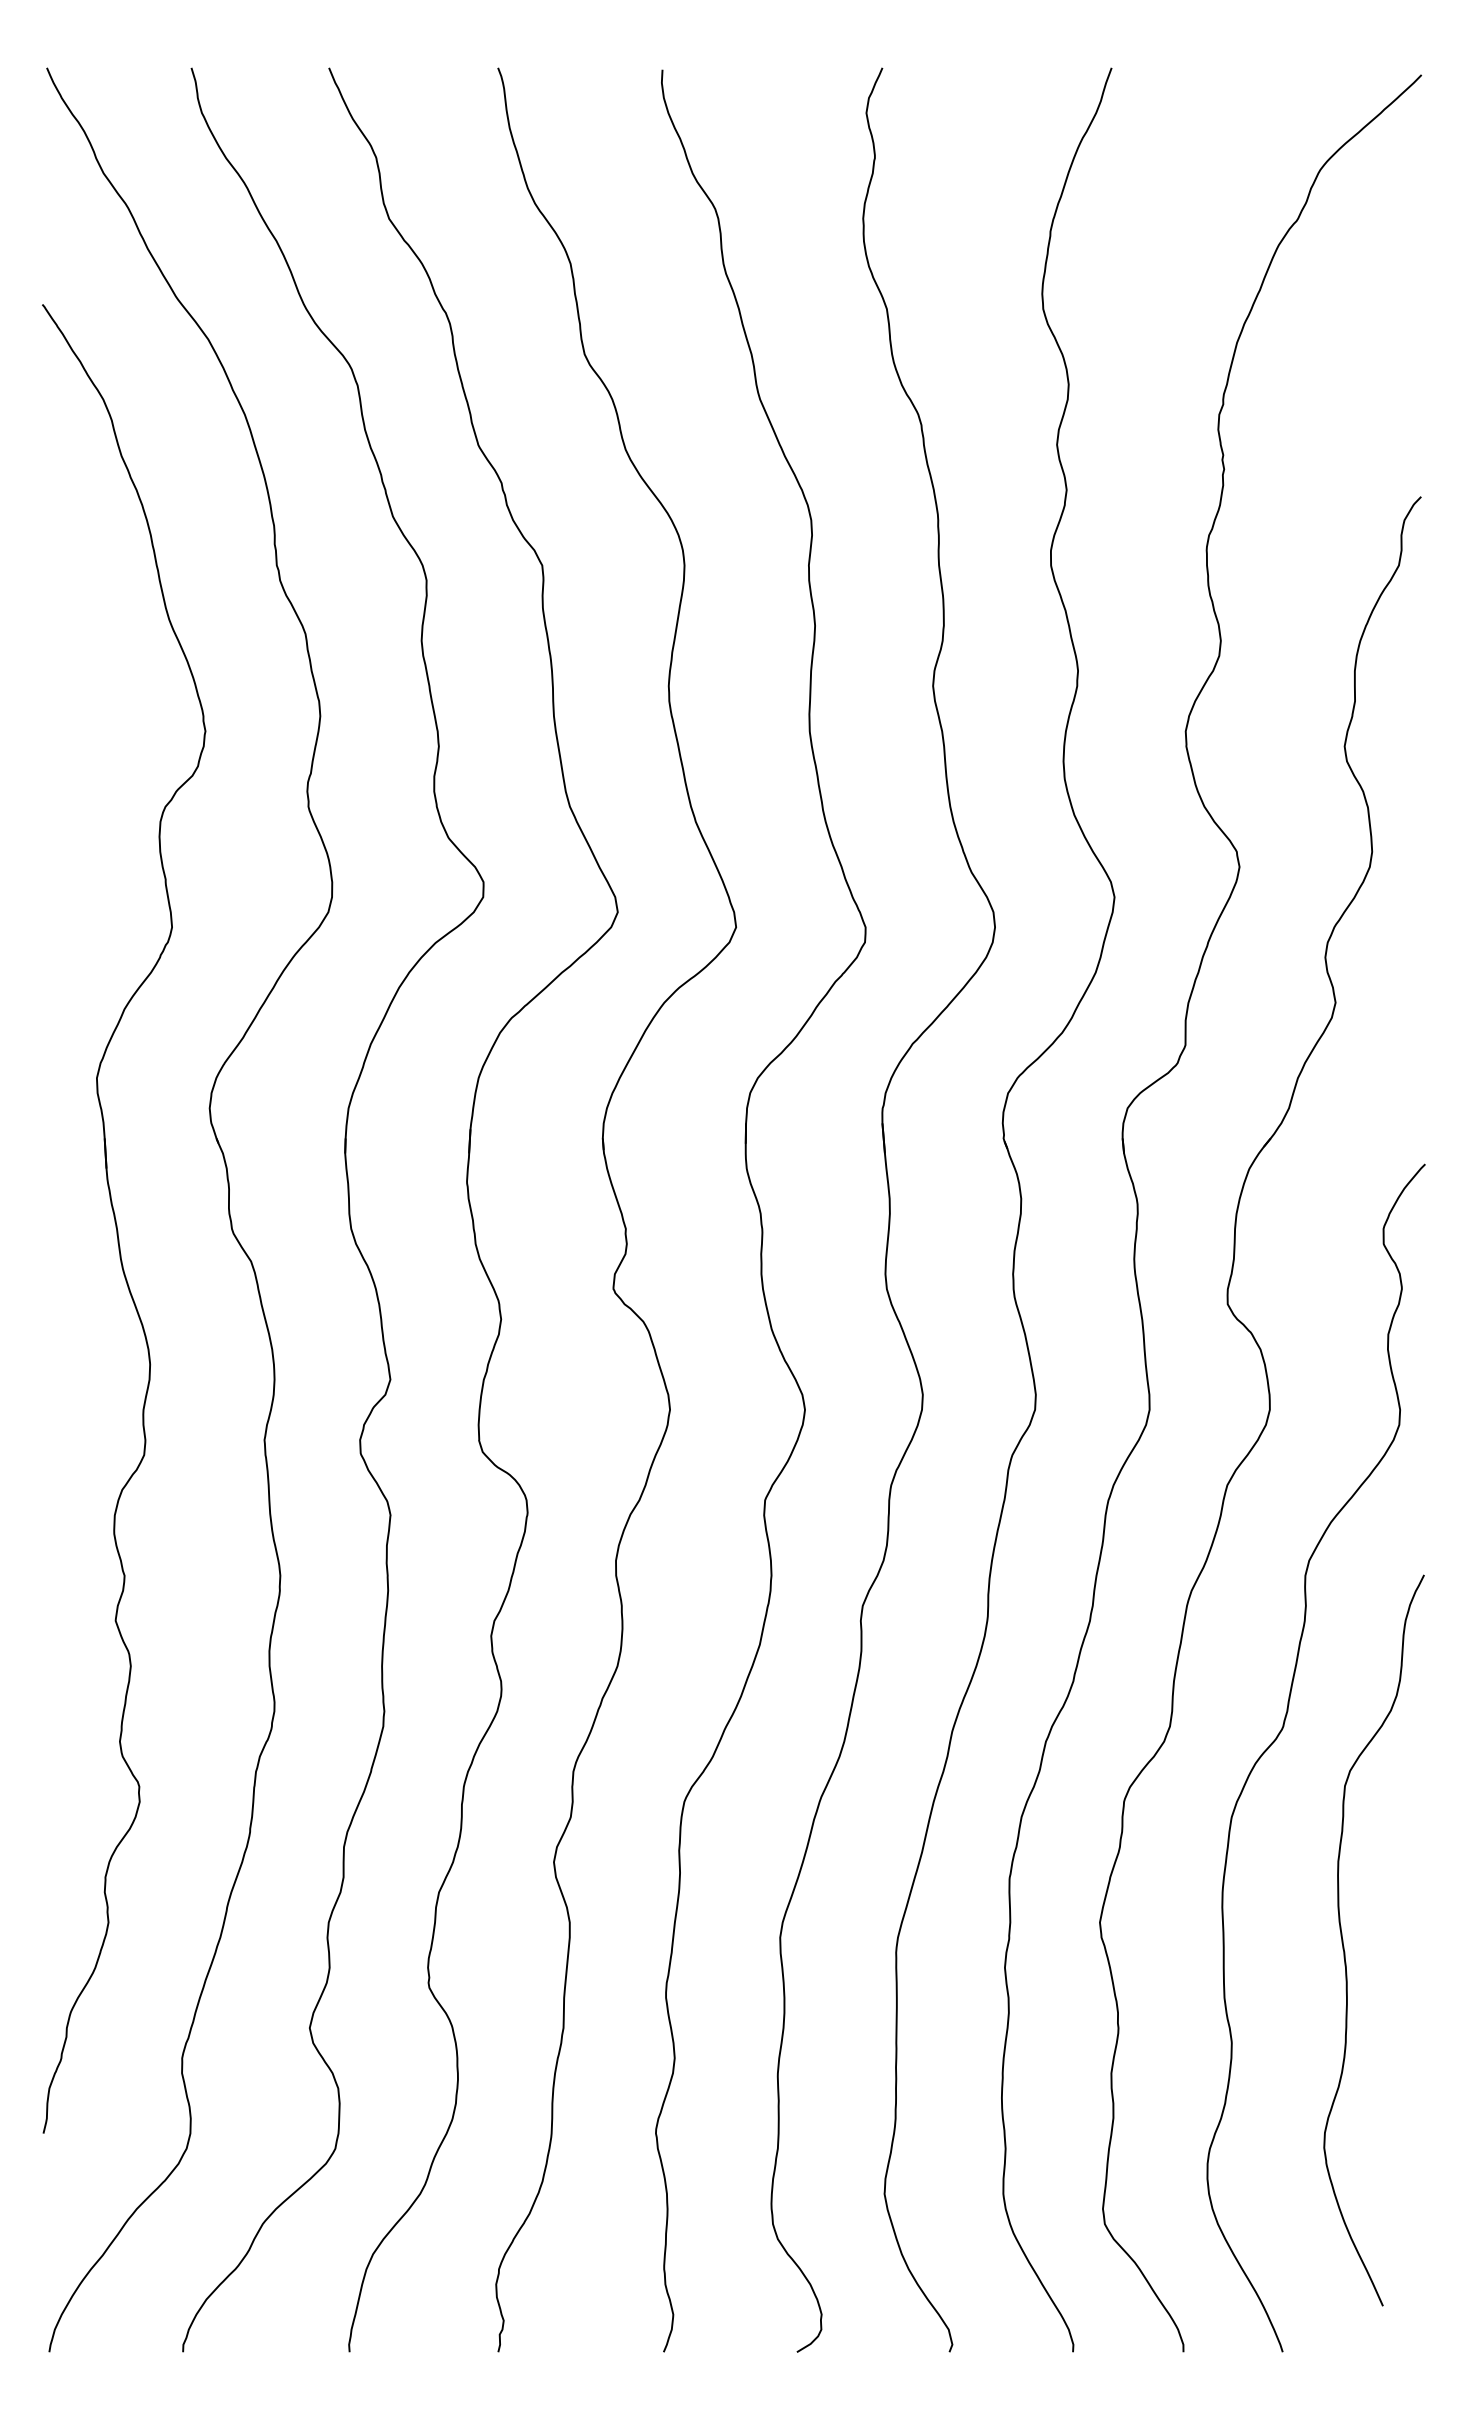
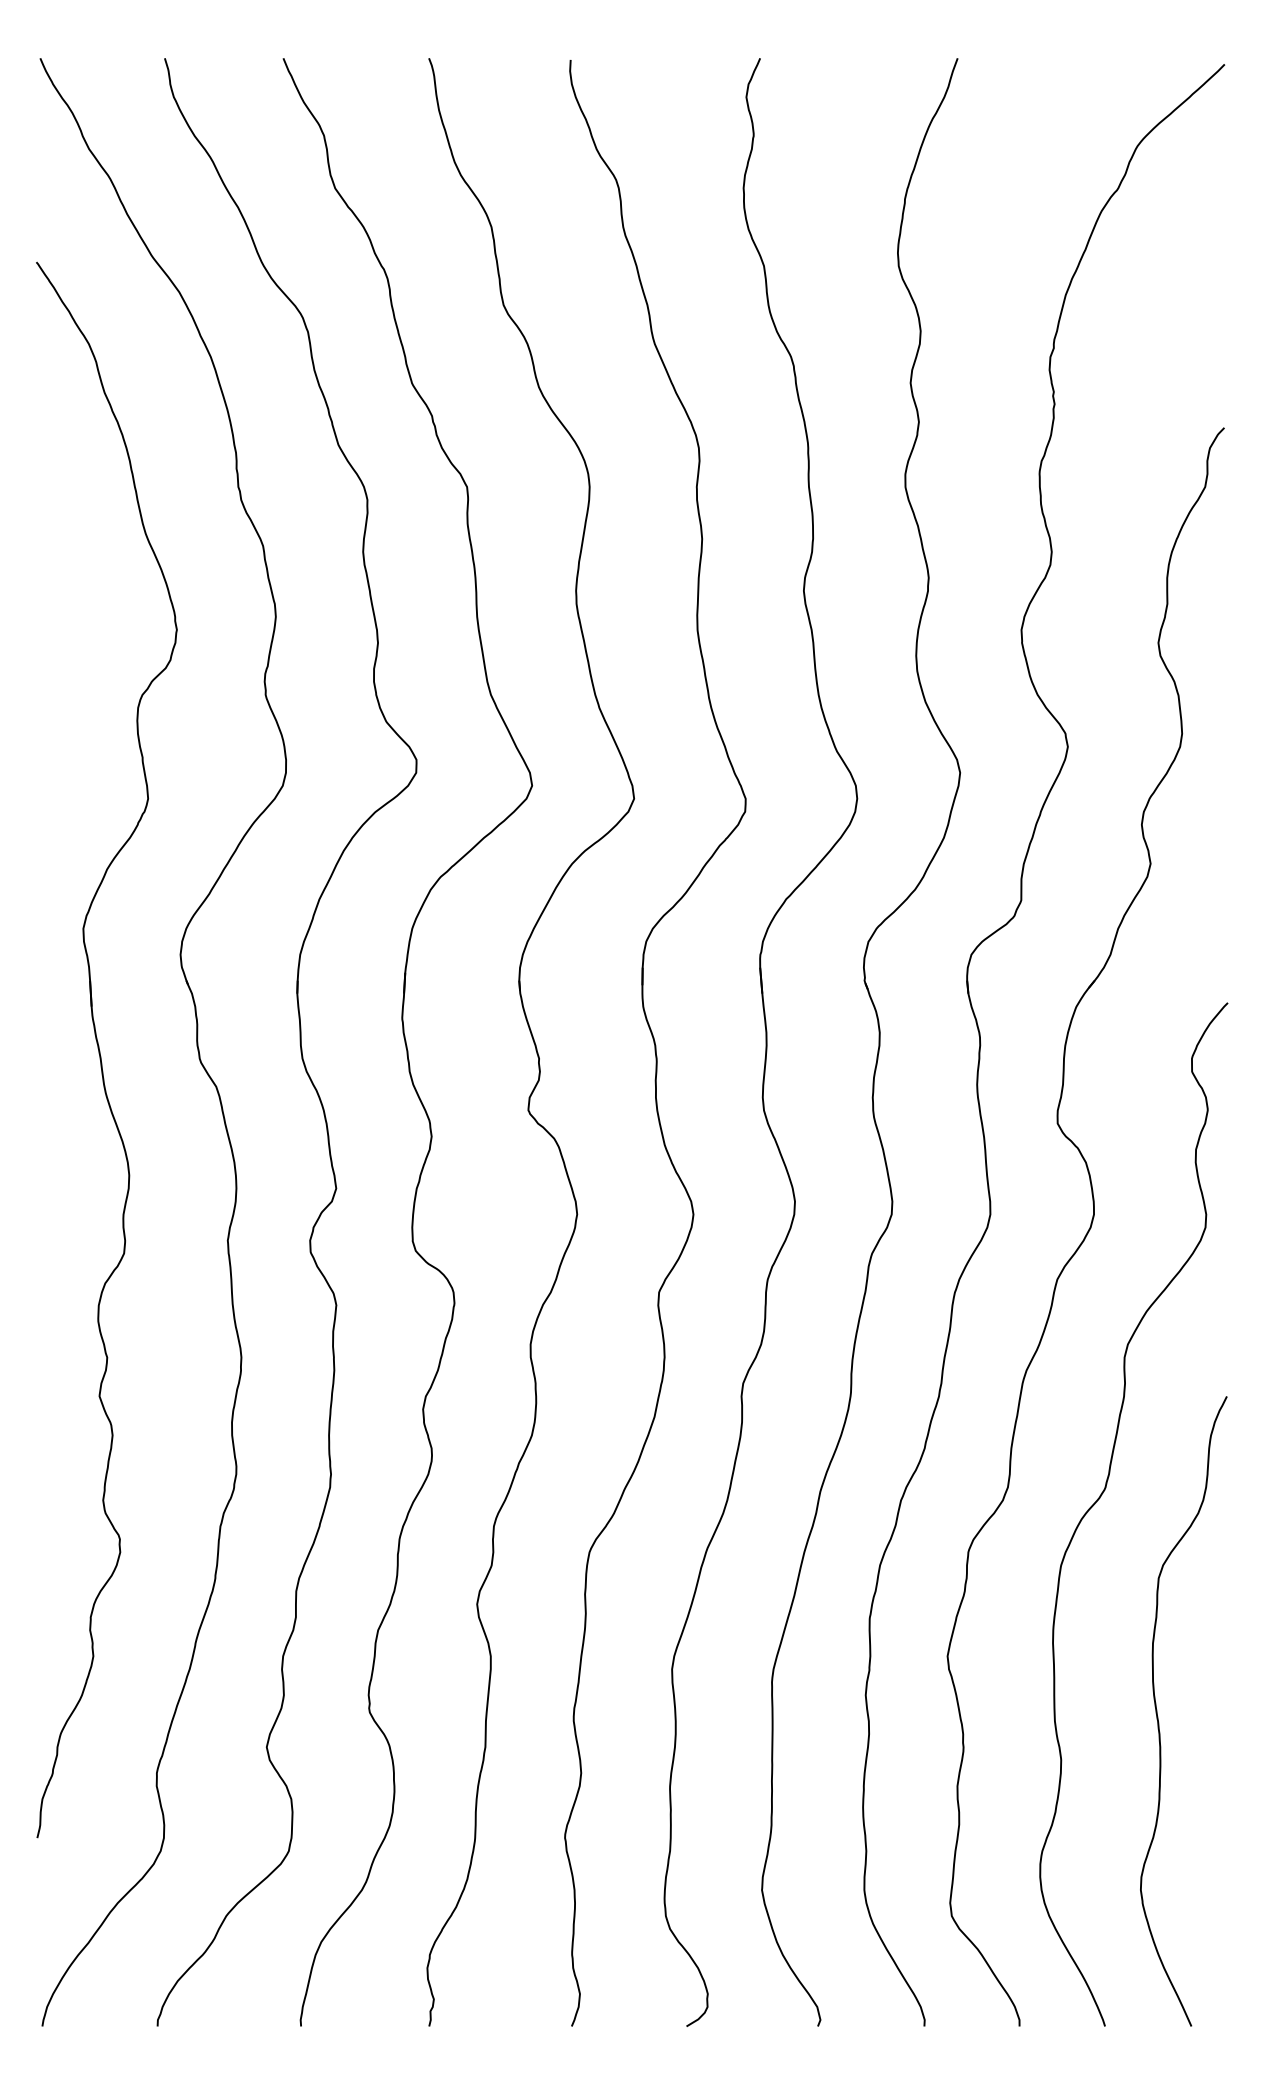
curve: (1344, 1946) -> (1158, 1716), moved

